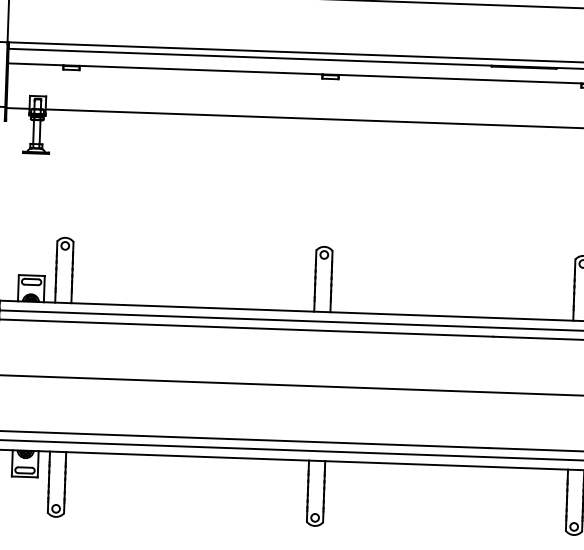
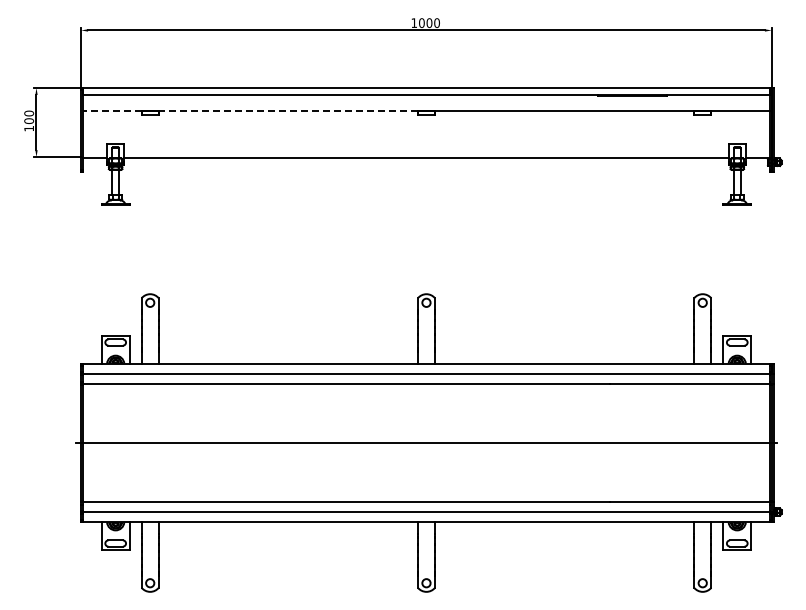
line: (36, 64) -> (112, 110), solid -> dashed
line: (200, 70) -> (287, 110), solid -> dashed

